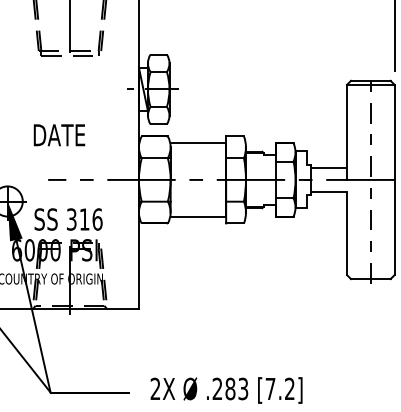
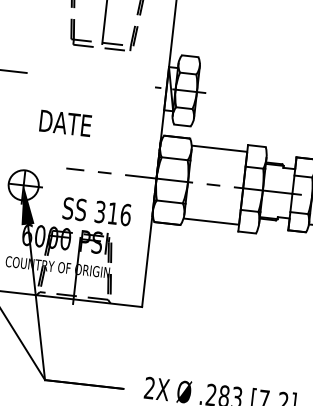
text: (59, 135) -> (65, 123), moved
text: (68, 219) -> (97, 211), moved

